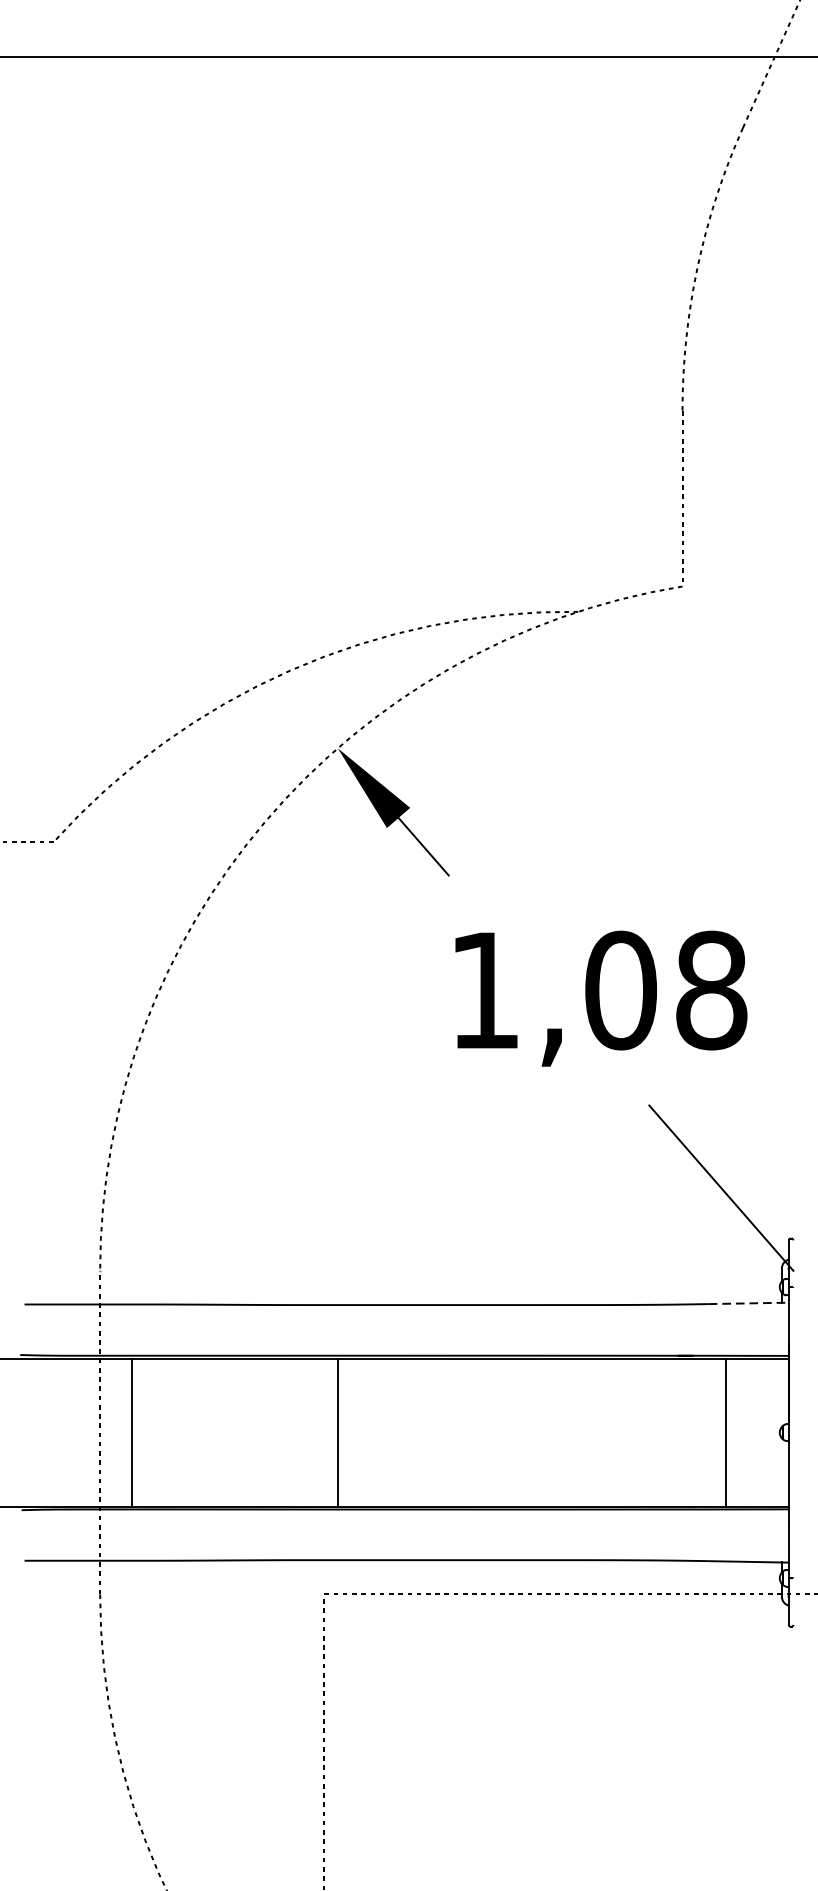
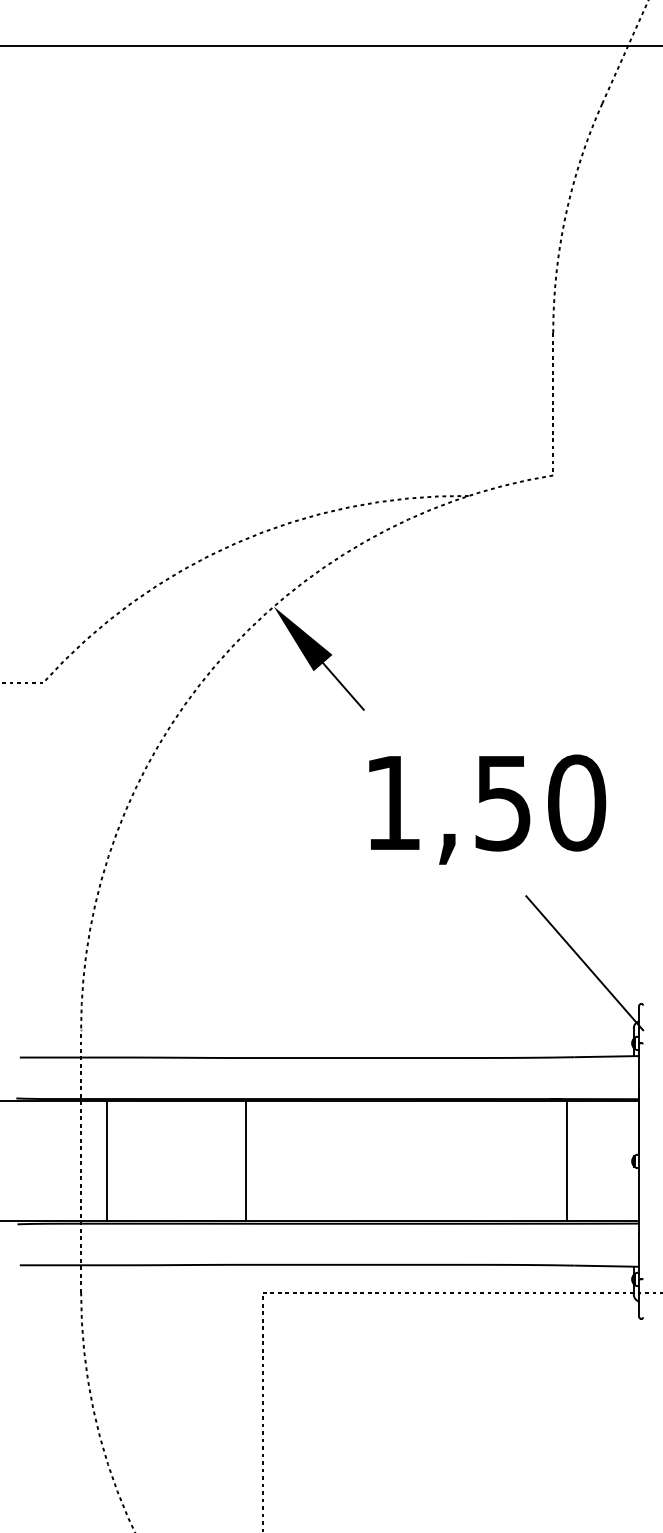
text: (666, 989) -> (540, 802), 1,08 -> 1,50
line: (746, 1303) -> (605, 1056), dashed -> solid
line: (338, 1432) -> (246, 1161), moved
line: (726, 1432) -> (567, 1161), moved

